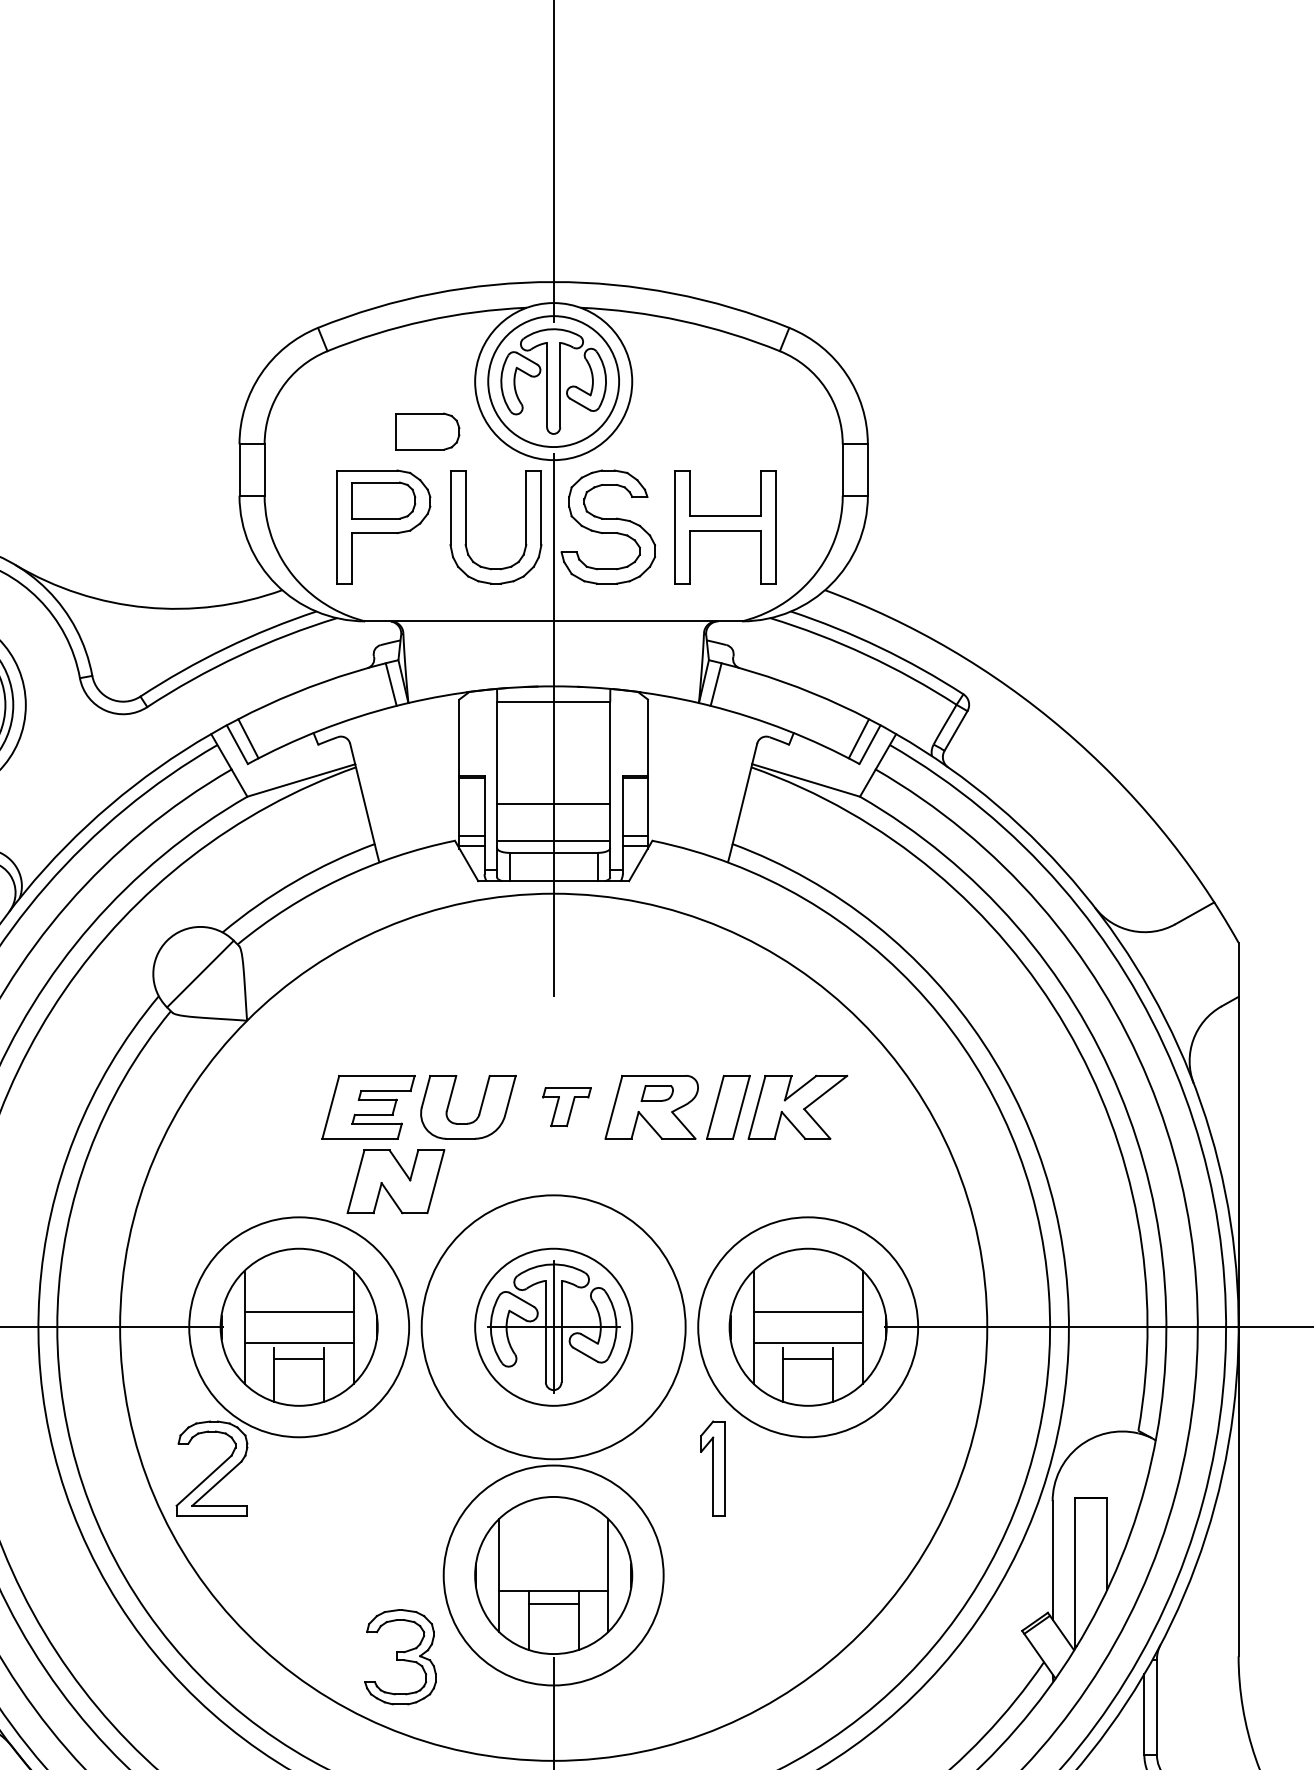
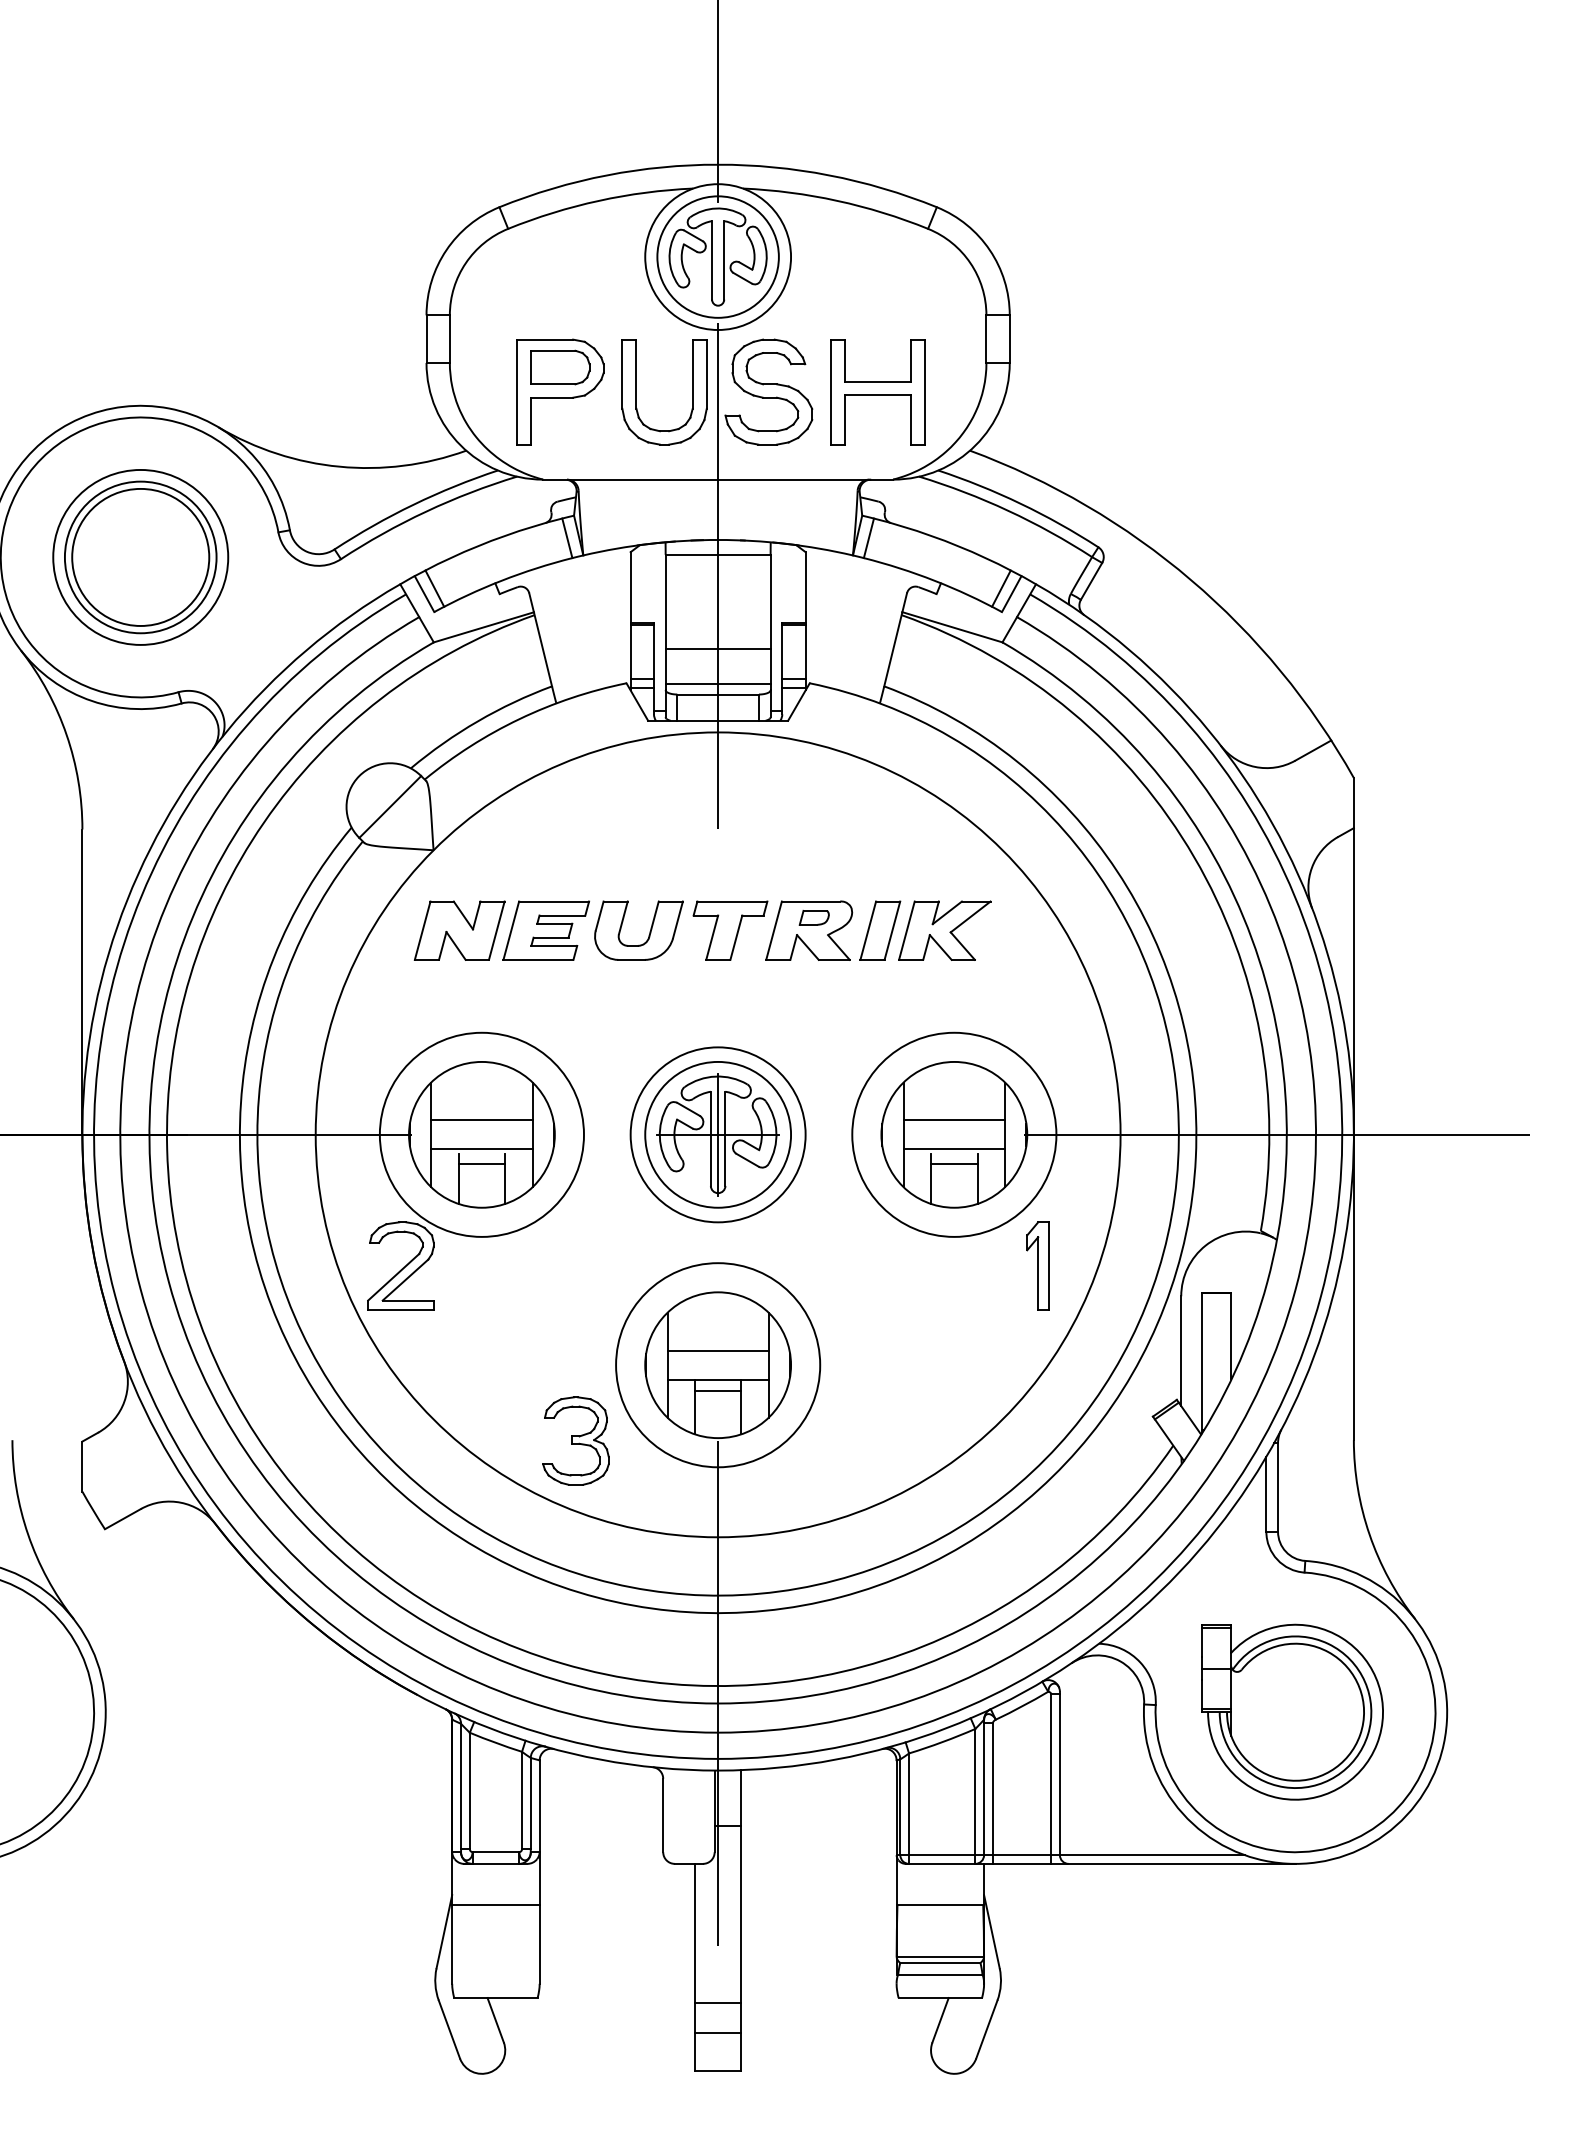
part: (428, 431) -> (601, 303), removed
part: (567, 1107) -> (730, 930), size x1.67
part: (395, 1181) -> (459, 930), moved
circle: (552, 1326) -> (717, 1134), size x0.71
part: (712, 1468) -> (1037, 1265), moved
line: (552, 1559) -> (717, 1350), added

